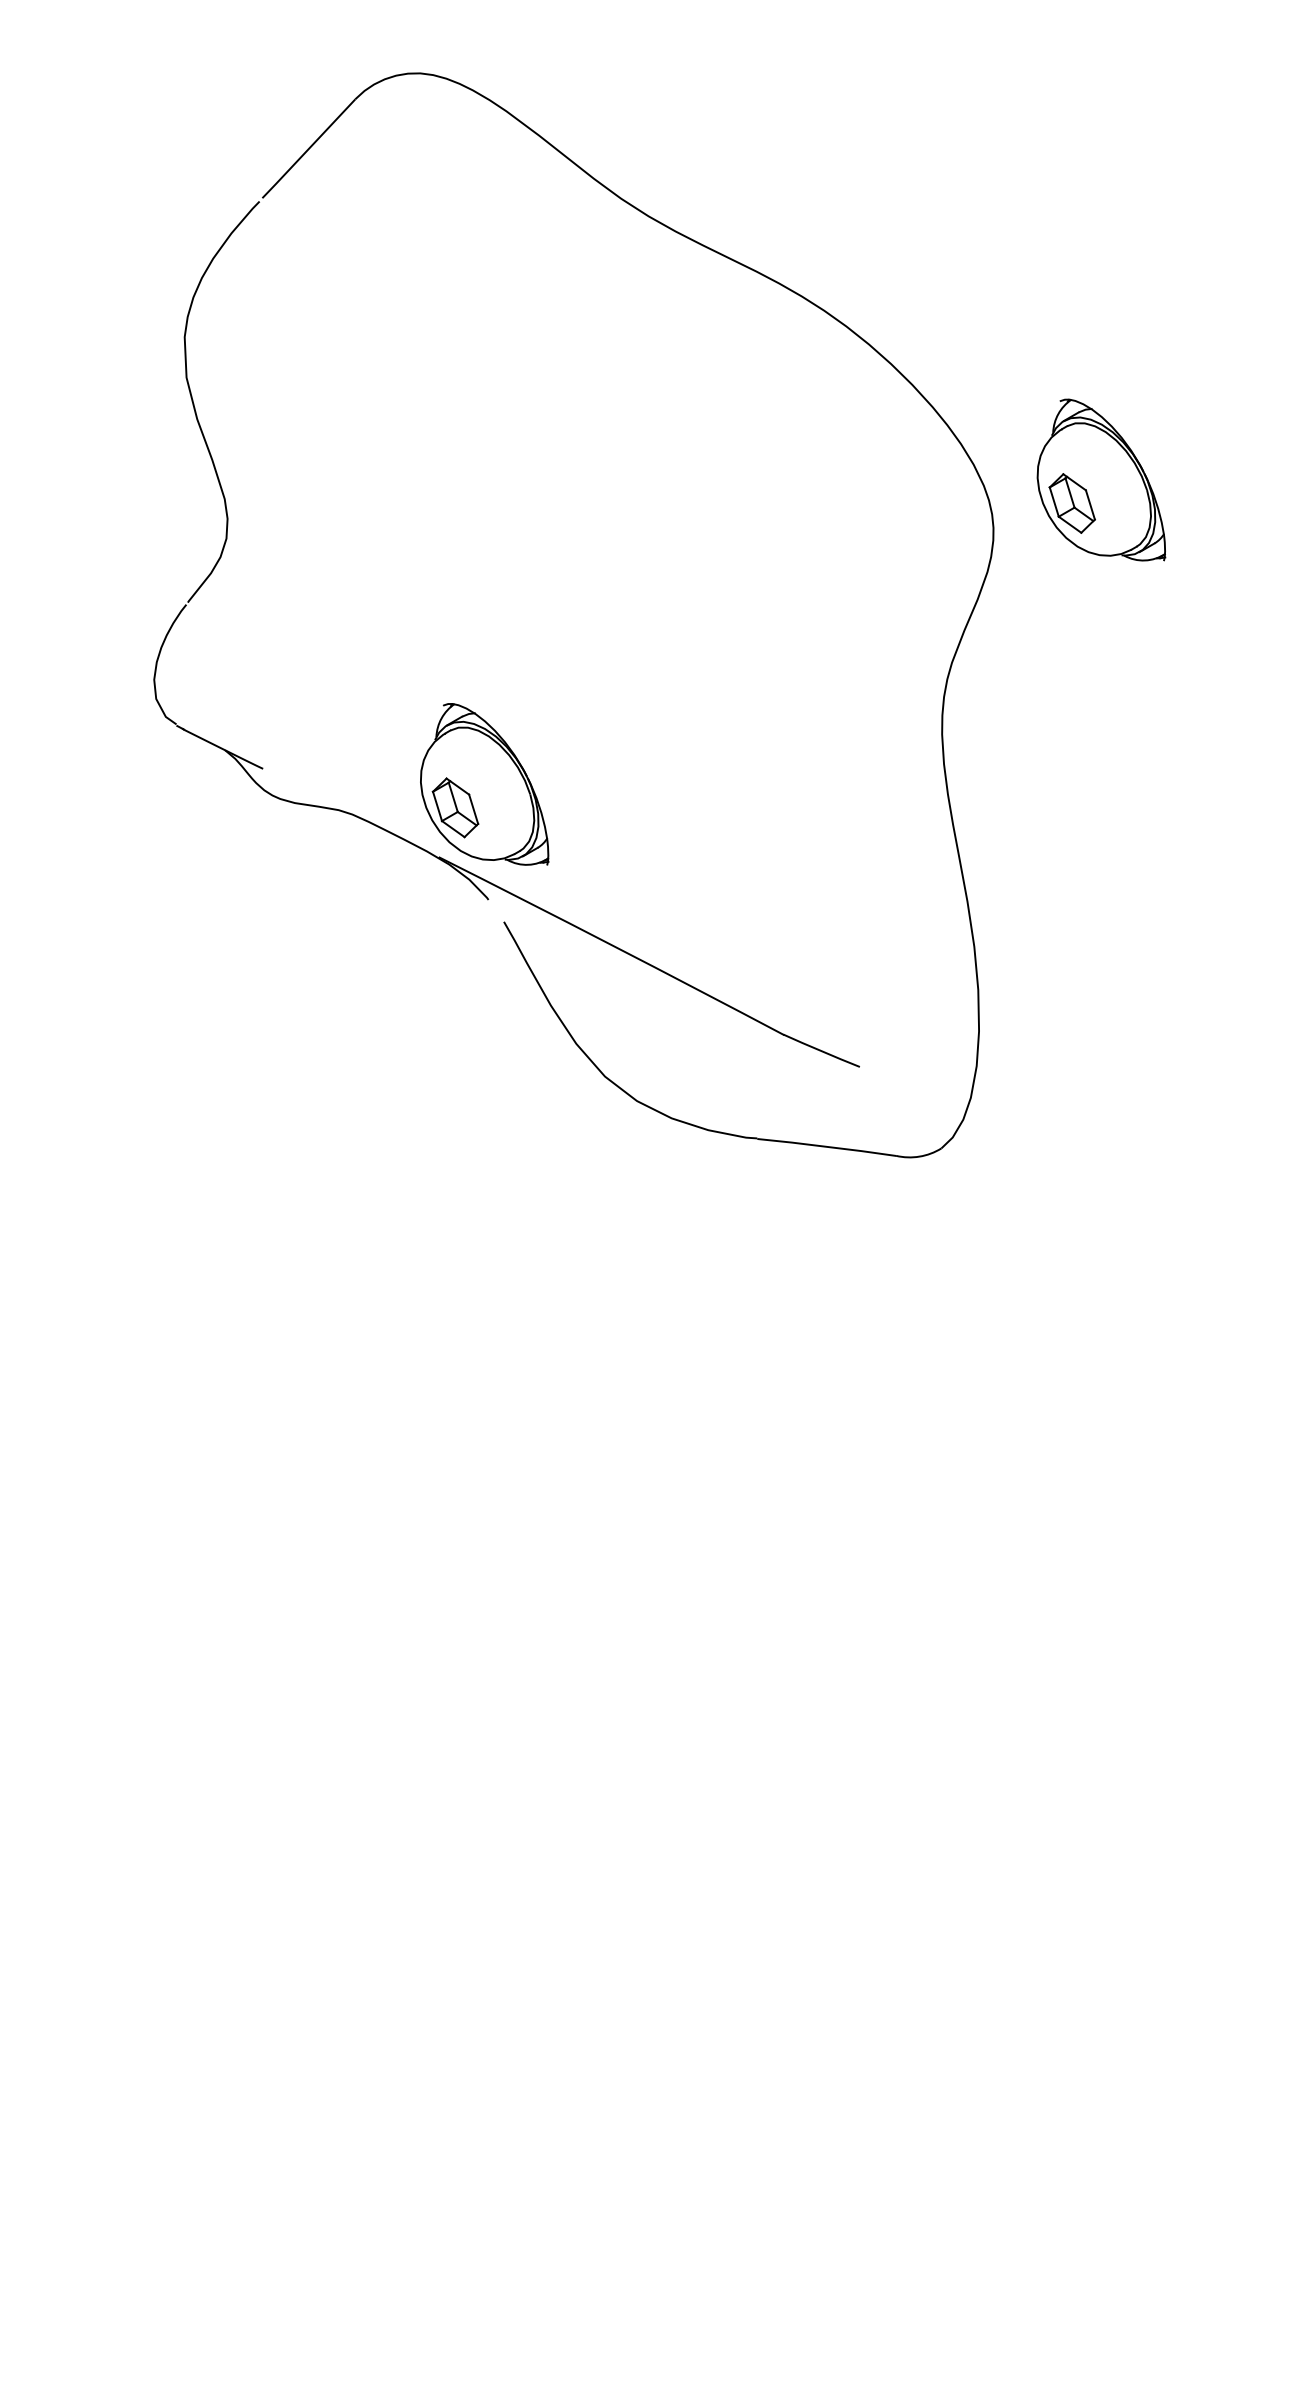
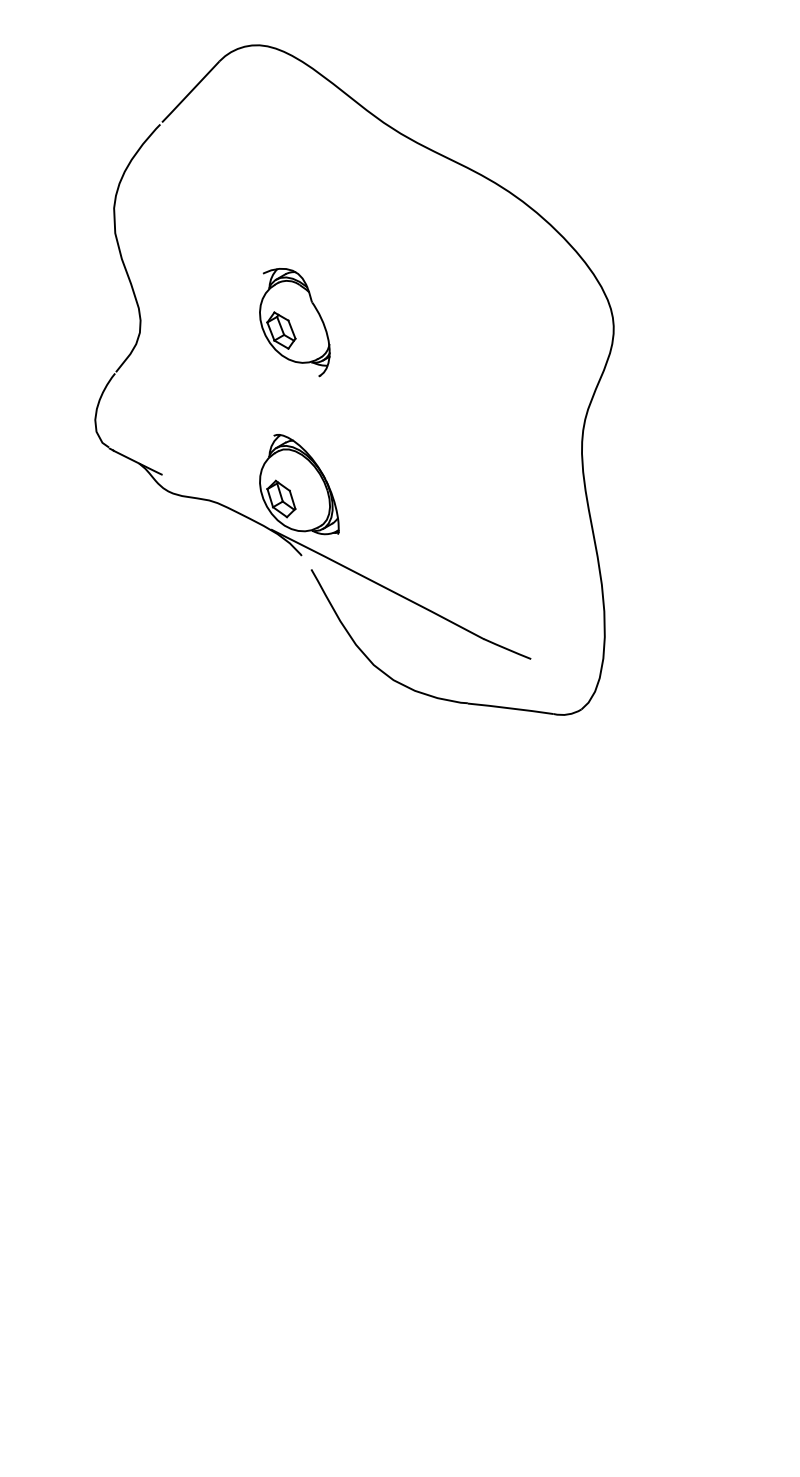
part: (1101, 479) -> (680, 296), removed
part: (476, 522) -> (294, 322), added

